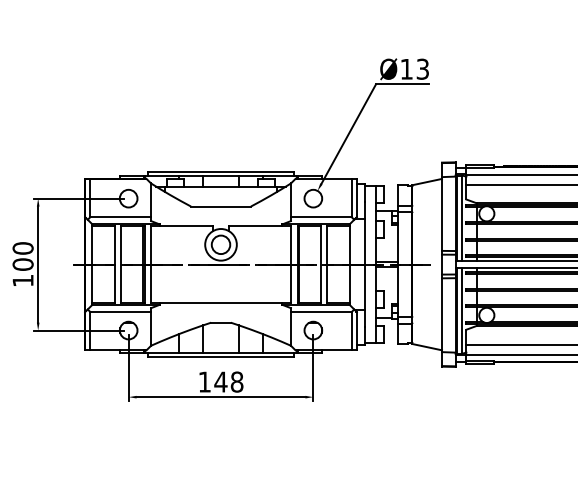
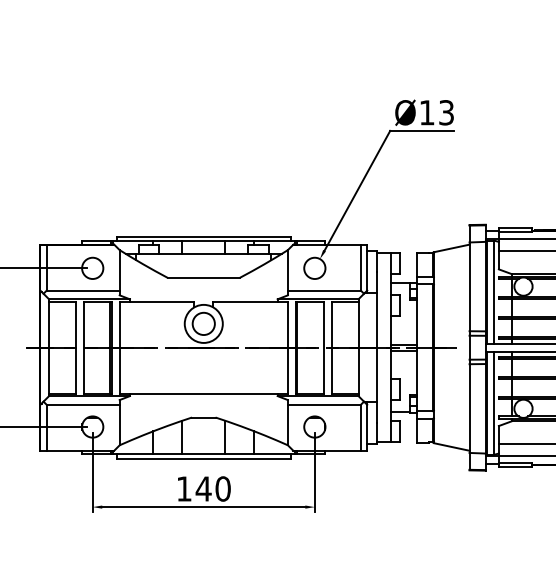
text: (236, 381) -> (222, 488), 148 -> 140

